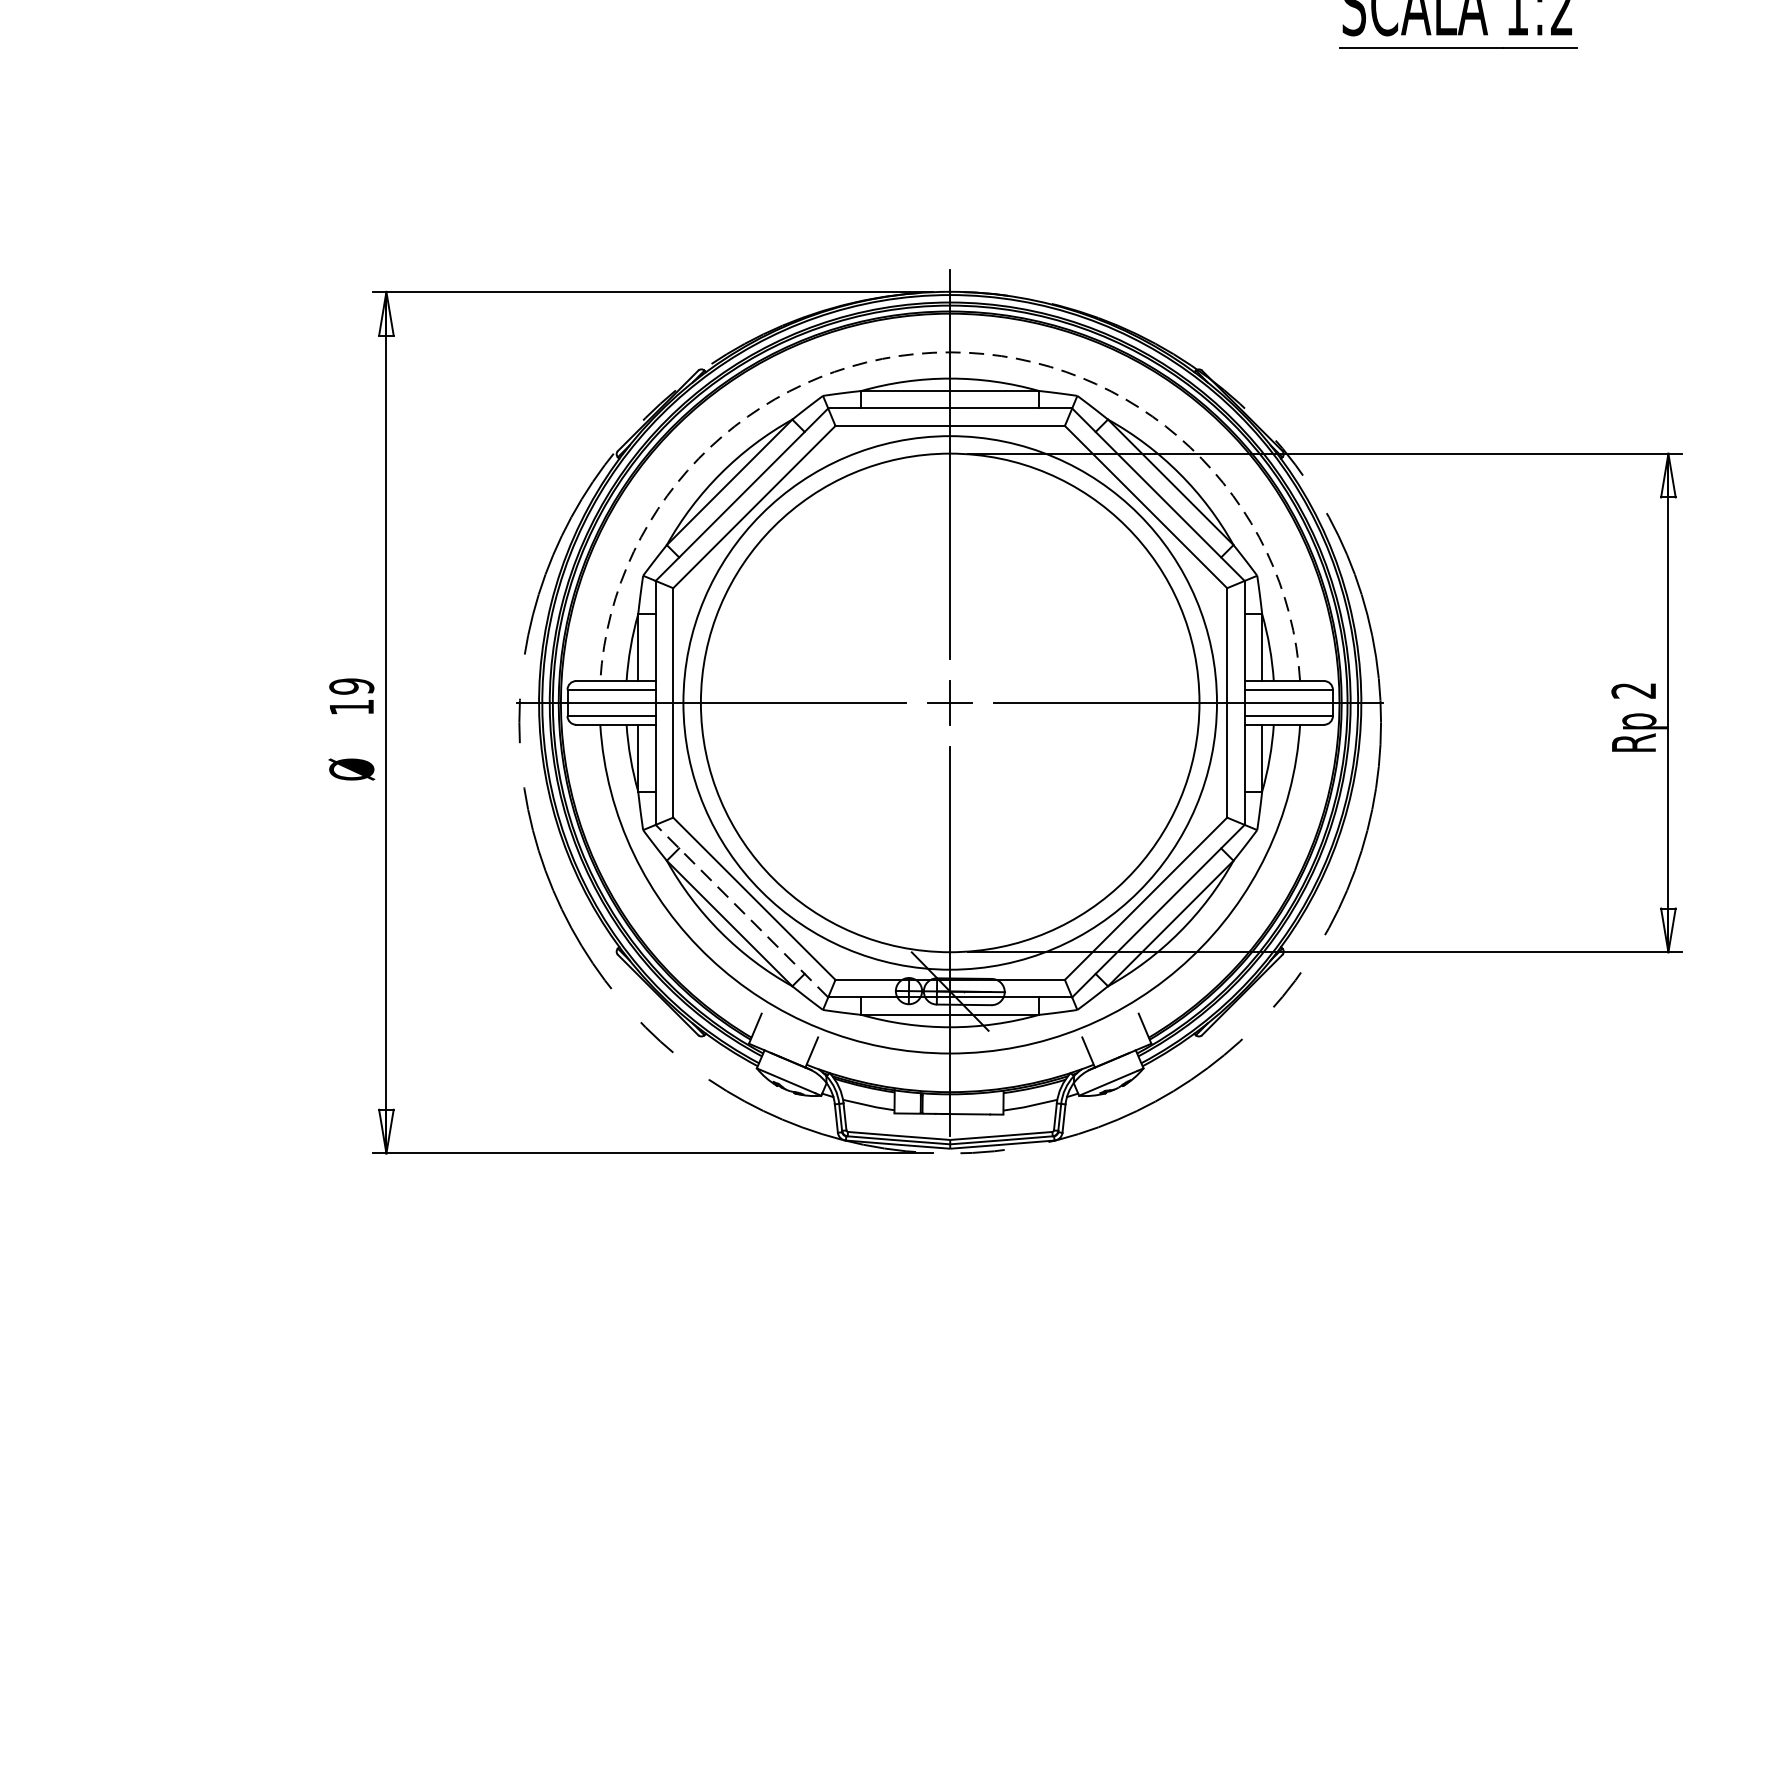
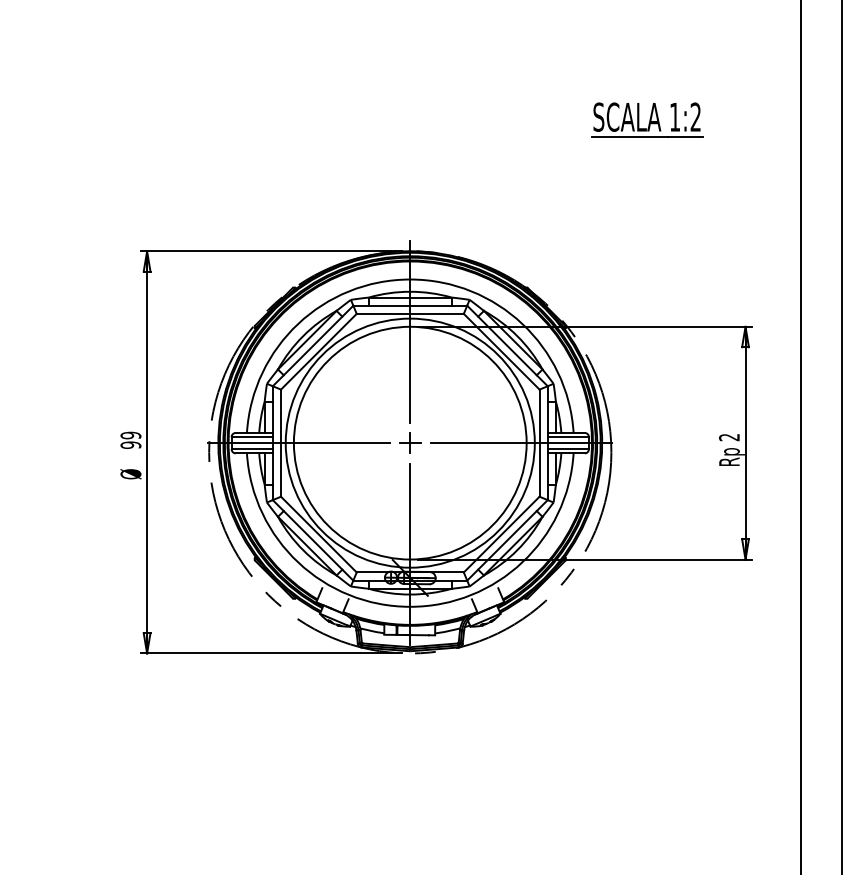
arc: (950, 352) -> (410, 279), dashed -> solid
text: (350, 705) -> (130, 444), 19 -> 99
line: (742, 911) -> (313, 540), dashed -> solid

